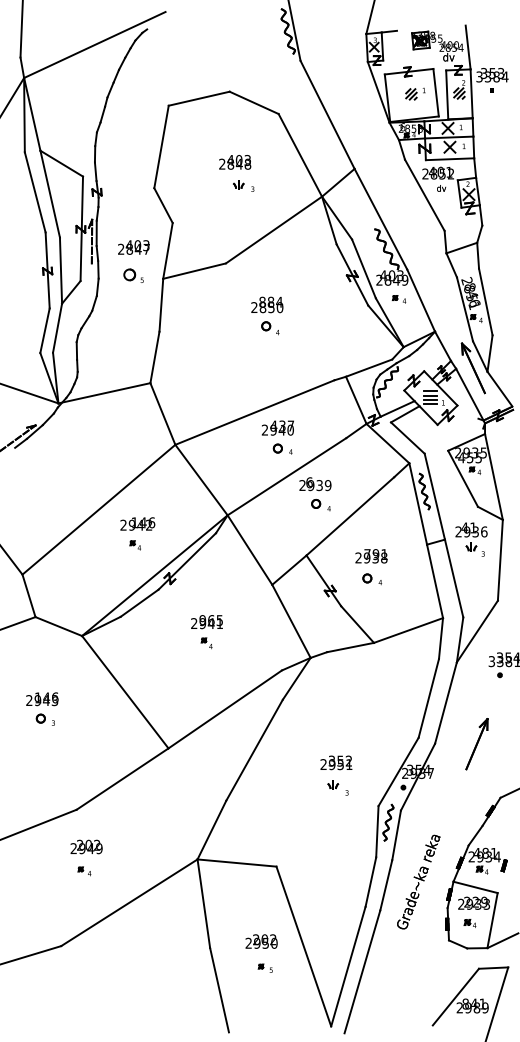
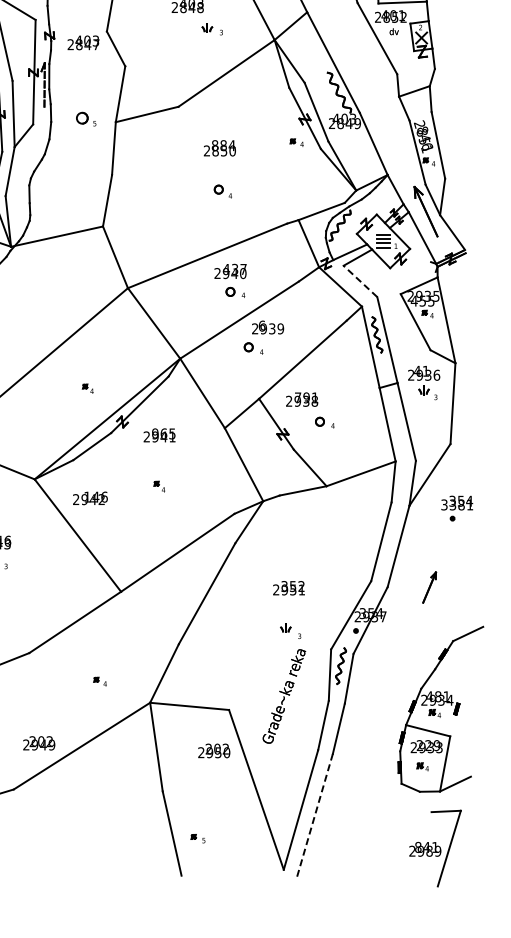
part: (243, 185) -> (212, 28), moved
text: (133, 247) -> (83, 42), moved
part: (398, 299) -> (296, 142), moved
part: (270, 328) -> (223, 191), moved
line: (407, 438) -> (360, 281), solid -> dashed
part: (320, 505) -> (253, 348), moved
text: (137, 523) -> (90, 497), moved
text: (371, 556) -> (302, 399), moved
text: (206, 622) -> (159, 435), moved
part: (476, 744) -> (429, 587), size x0.6
text: (336, 762) -> (289, 587), moved
text: (86, 846) -> (39, 742), moved
part: (84, 871) -> (100, 681), moved
text: (418, 881) -> (284, 695), moved
text: (261, 941) -> (214, 750), moved
part: (264, 967) -> (197, 837), moved
line: (362, 971) -> (315, 814), solid -> dashed
line: (455, 996) -> (408, 839), removed

